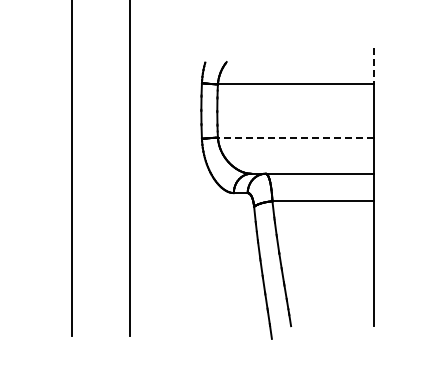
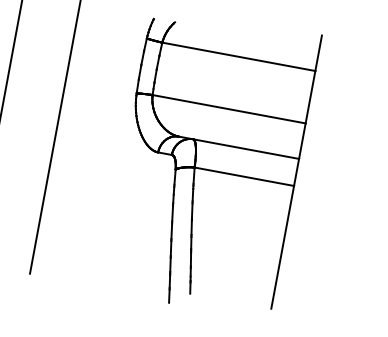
line: (373, 66) -> (318, 53), dashed -> solid
line: (295, 137) -> (228, 109), dashed -> solid

